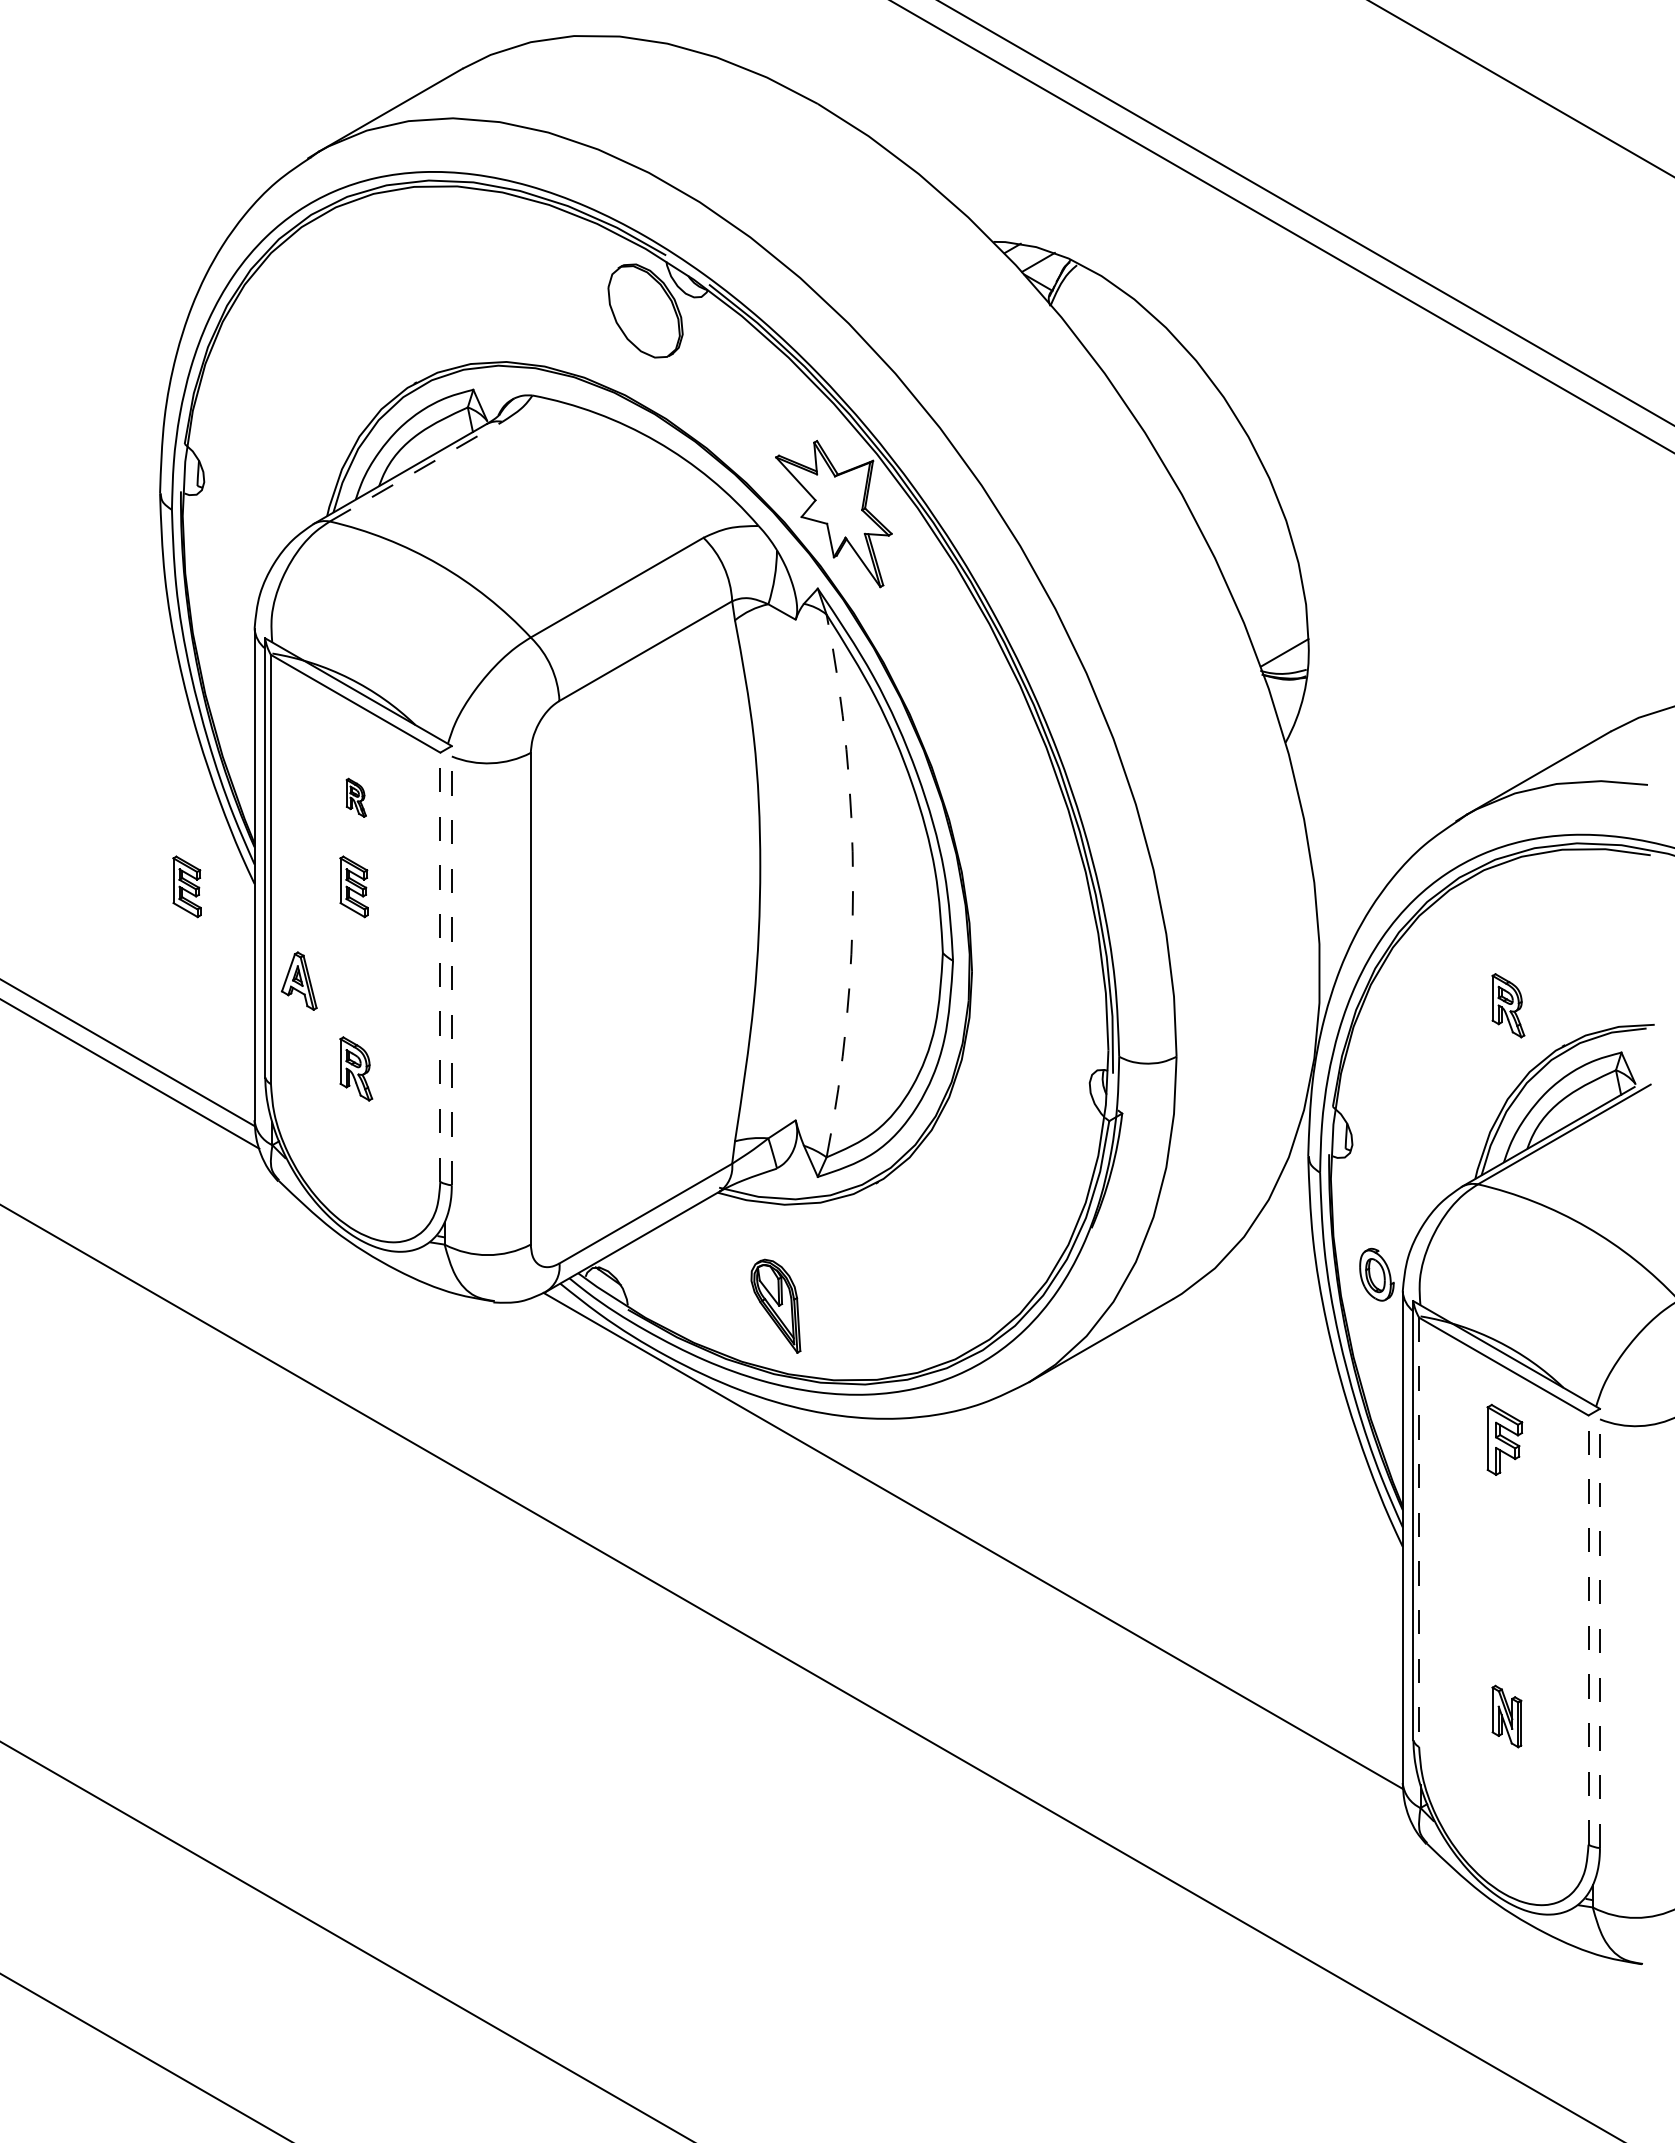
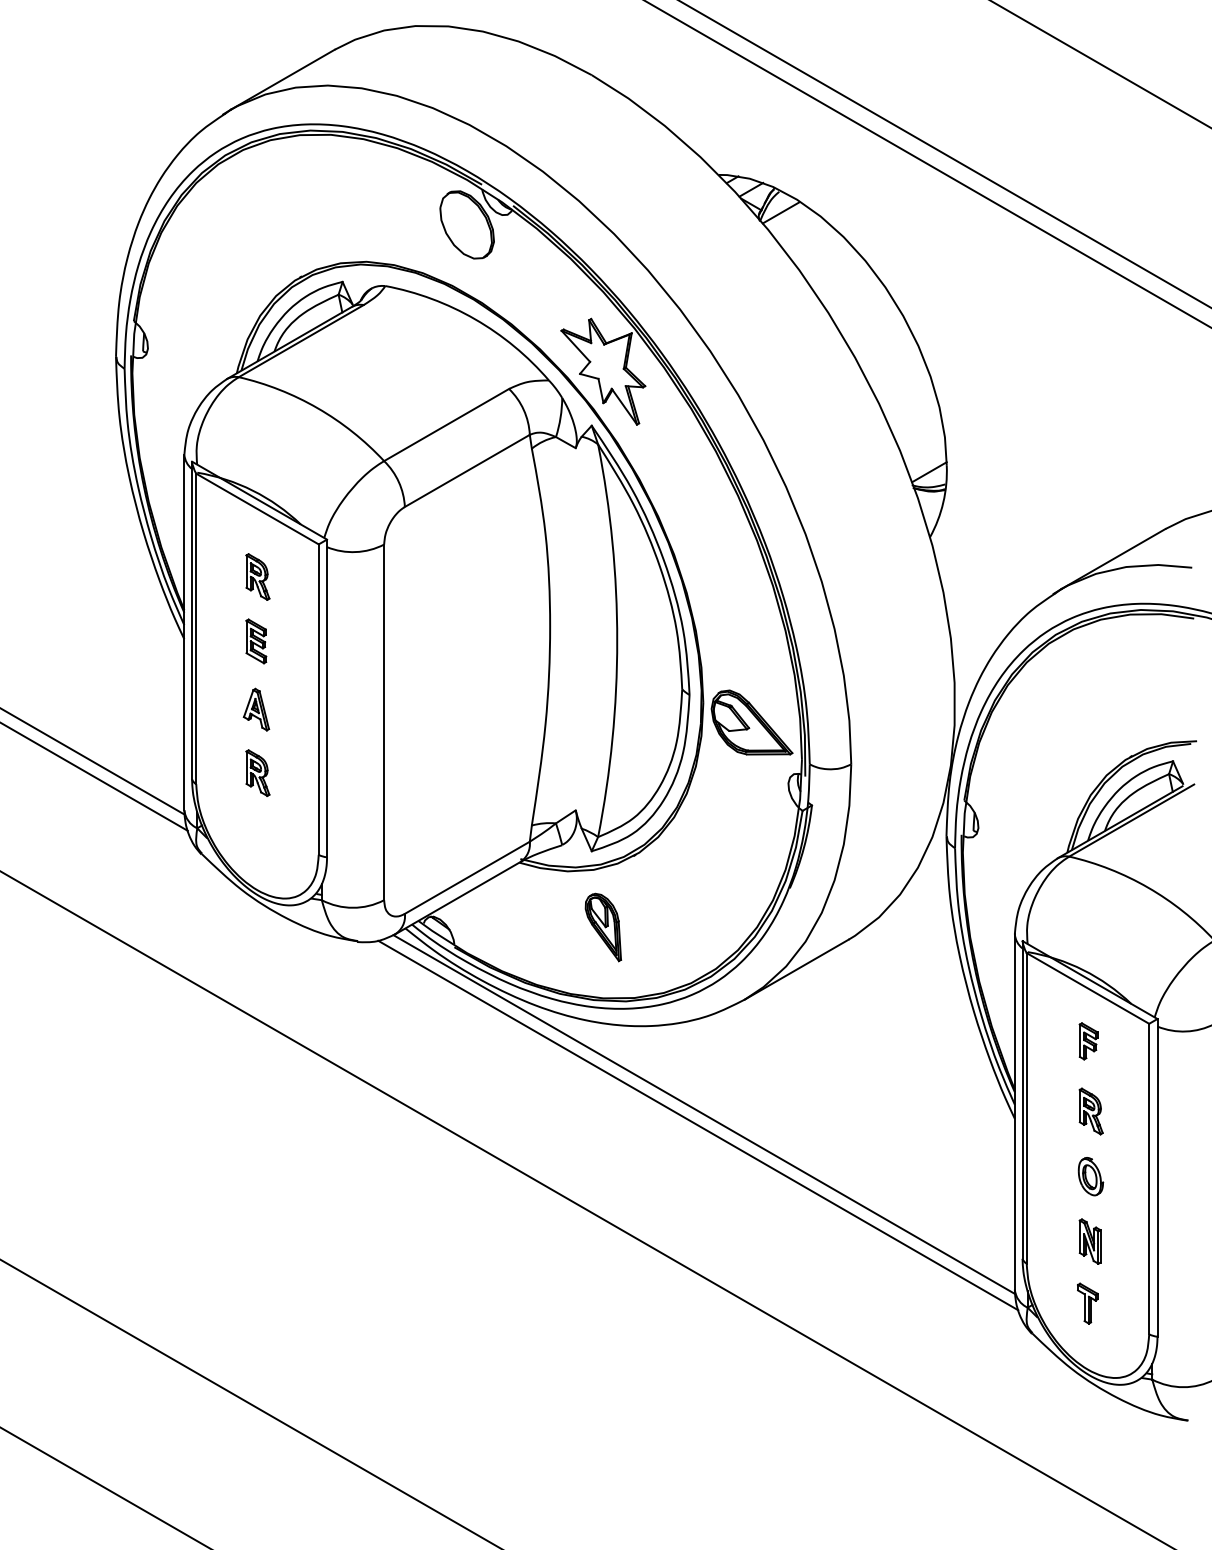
line: (1079, 293) -> (781, 212), added
line: (416, 471) -> (301, 341), dashed -> solid
part: (356, 797) -> (258, 576), size x1.67
arc: (853, 885) -> (617, 640), dashed -> solid
part: (186, 886) -> (135, 641), removed
line: (451, 965) -> (326, 698), dashed -> solid
line: (440, 967) -> (318, 699), dashed -> solid
part: (298, 980) -> (255, 709), moved
part: (1039, 998) -> (752, 722), added
part: (1508, 1005) -> (1091, 1111), moved
part: (1376, 1274) -> (1090, 1176), moved
part: (775, 1305) -> (603, 926), moved
part: (1504, 1439) -> (1088, 1041), size x0.71
line: (1419, 1532) -> (1026, 1108), dashed -> solid
line: (964, 1555) -> (697, 1125), added
line: (1599, 1628) -> (1157, 1177), dashed -> solid
line: (1588, 1630) -> (1149, 1179), dashed -> solid
part: (1503, 1802) -> (1087, 1303), added

